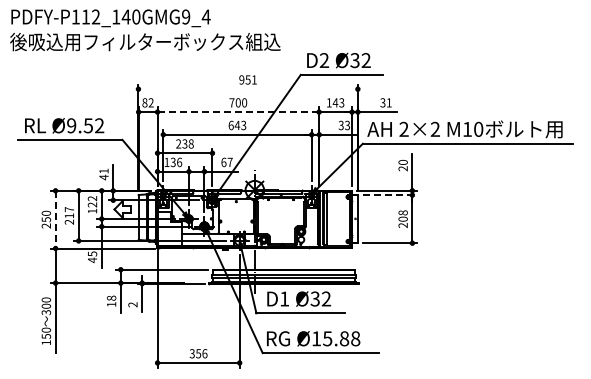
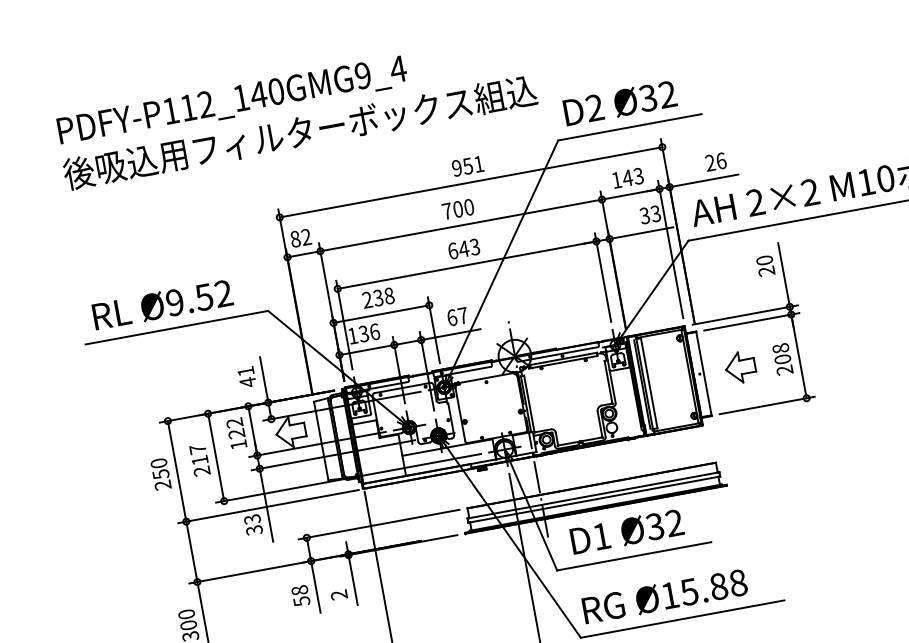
text: (145, 30) -> (296, 112), moved
line: (247, 89) -> (469, 183), added
text: (385, 102) -> (714, 161), 31 -> 26
line: (238, 112) -> (461, 226), dashed -> solid
line: (390, 195) -> (753, 322), dashed -> solid
part: (378, 218) -> (739, 366), added
line: (55, 219) -> (176, 471), dashed -> solid
text: (92, 257) -> (253, 525), 45 -> 33
text: (111, 304) -> (301, 601), 18 -> 58

